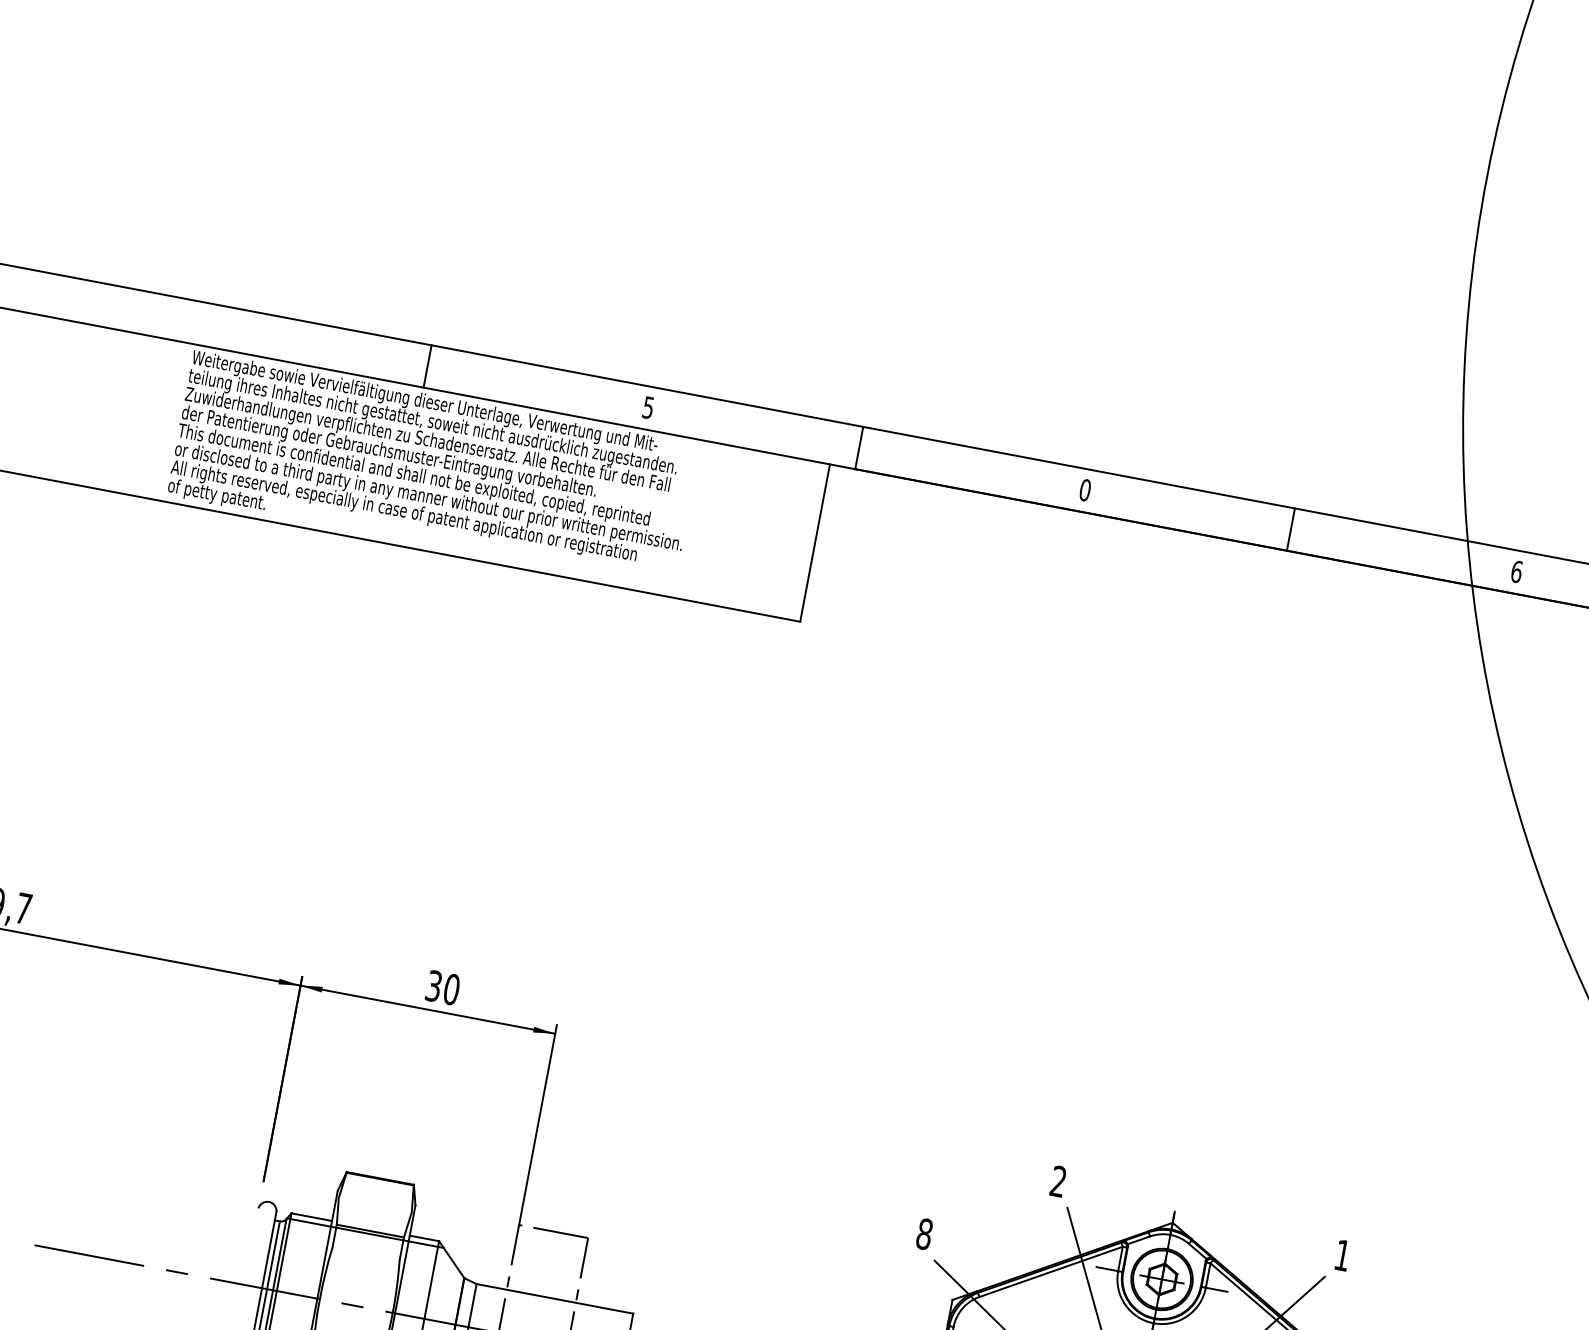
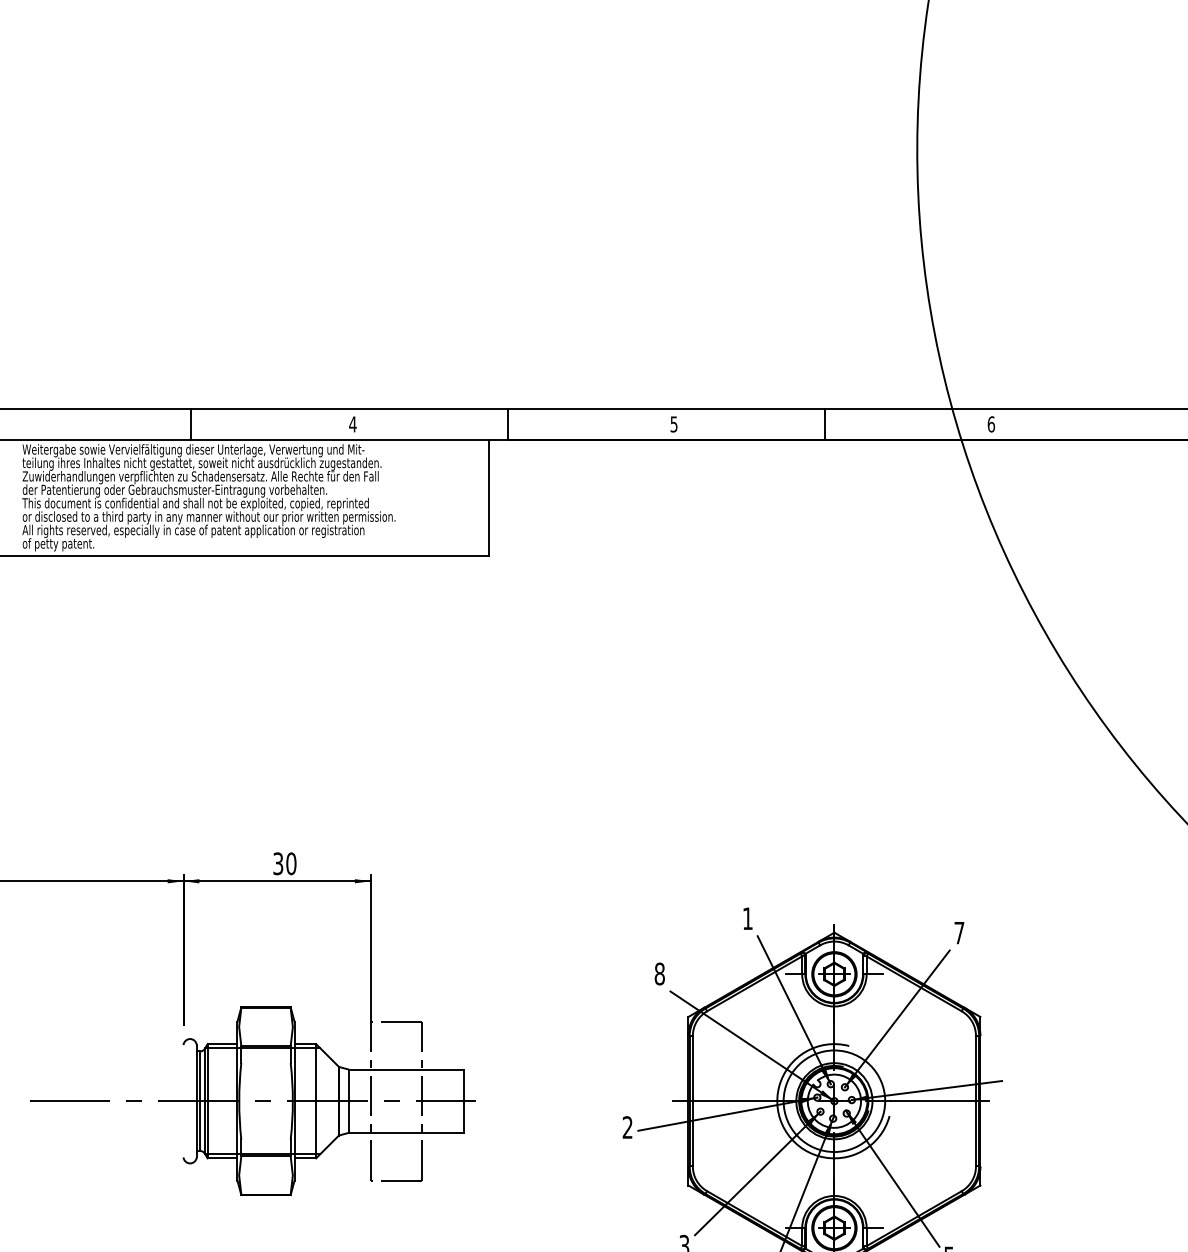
text: (647, 407) -> (352, 424), 5 -> 4
text: (1084, 490) -> (673, 424), 0 -> 5
text: (1058, 1181) -> (747, 918), 2 -> 1
text: (1342, 1256) -> (959, 933), 1 -> 7

